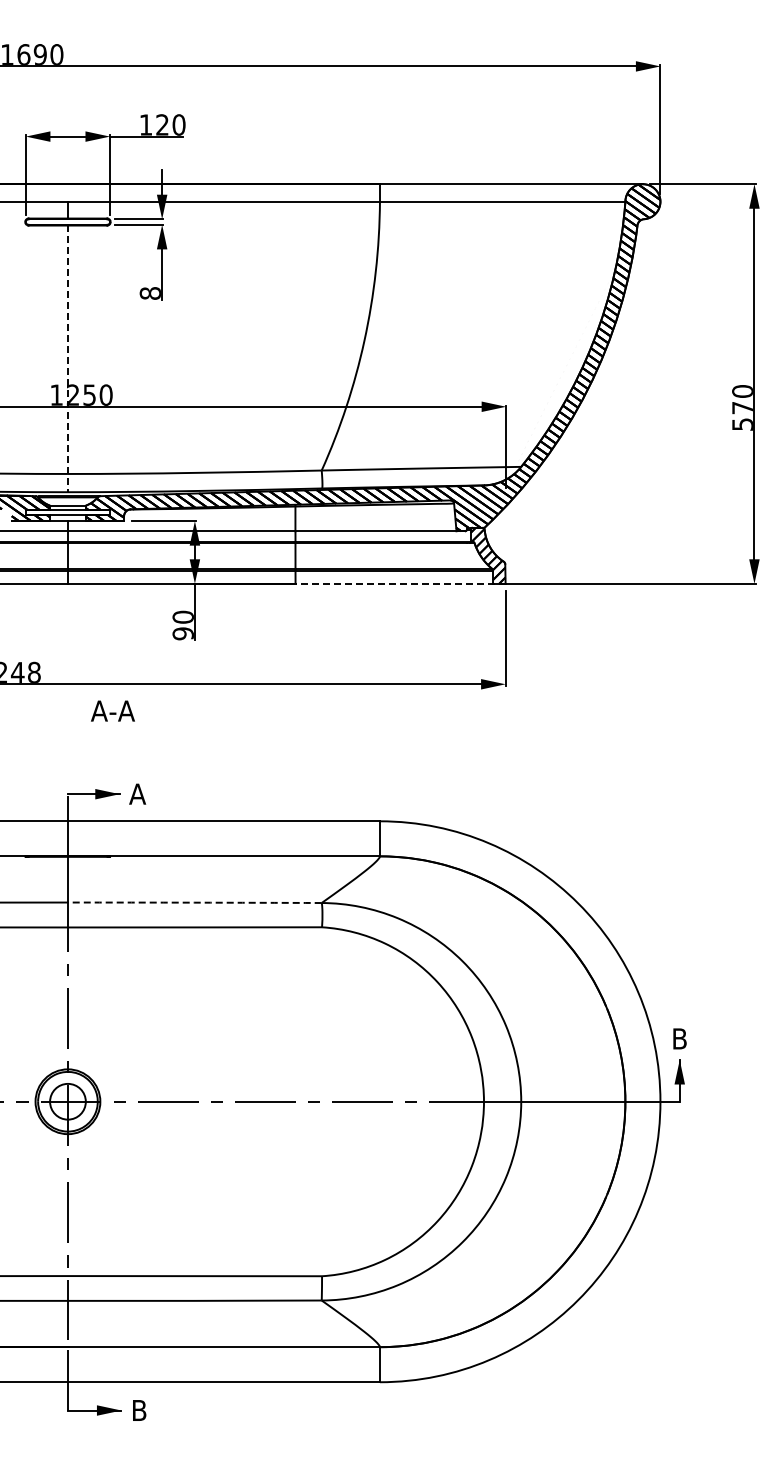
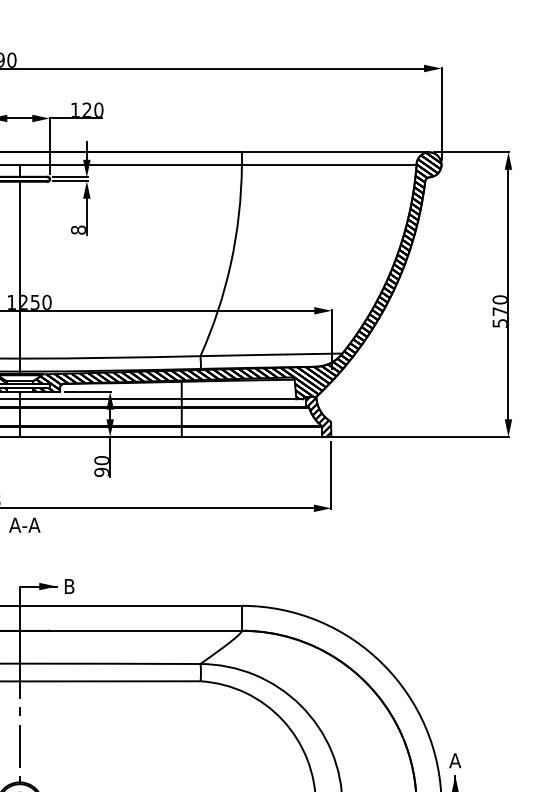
line: (67, 358) -> (19, 276), dashed -> solid
line: (400, 583) -> (256, 436), dashed -> solid
text: (112, 710) -> (24, 524), moved
text: (137, 793) -> (69, 586), A -> B
arc: (194, 902) -> (109, 663), dashed -> solid
text: (679, 1038) -> (455, 760), B -> A

